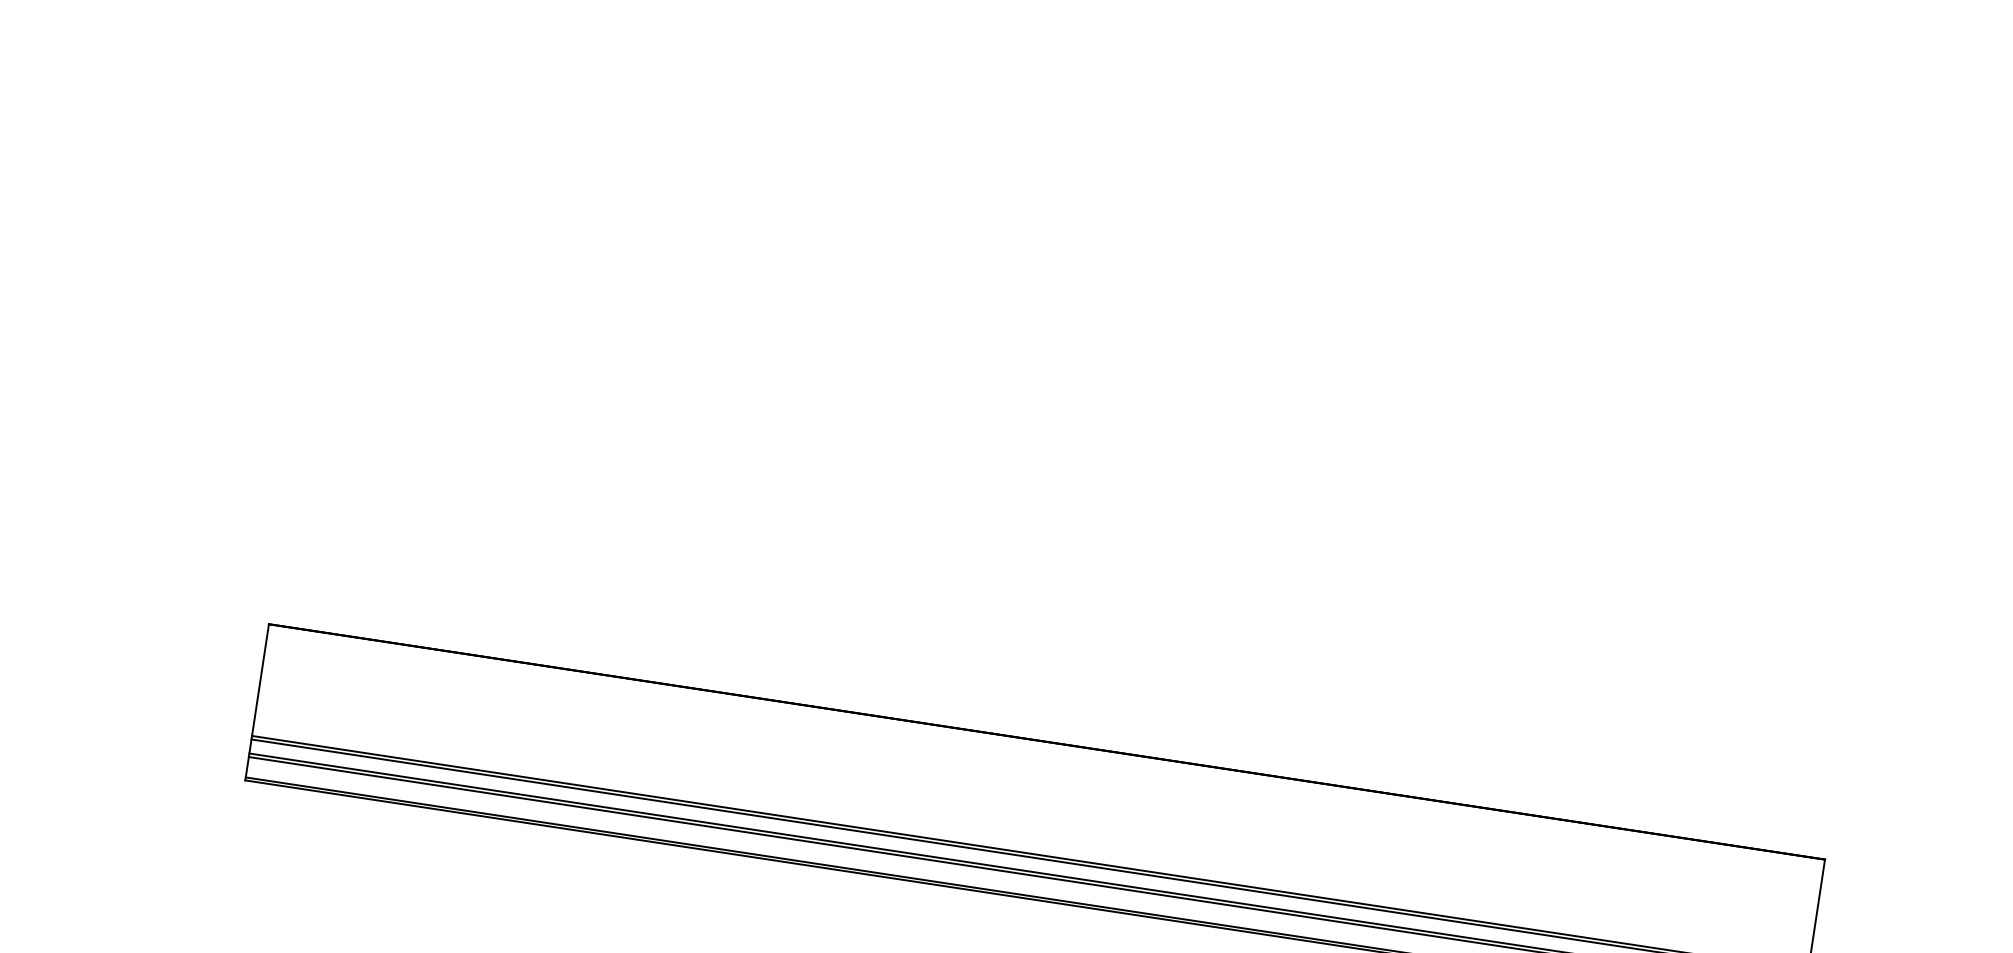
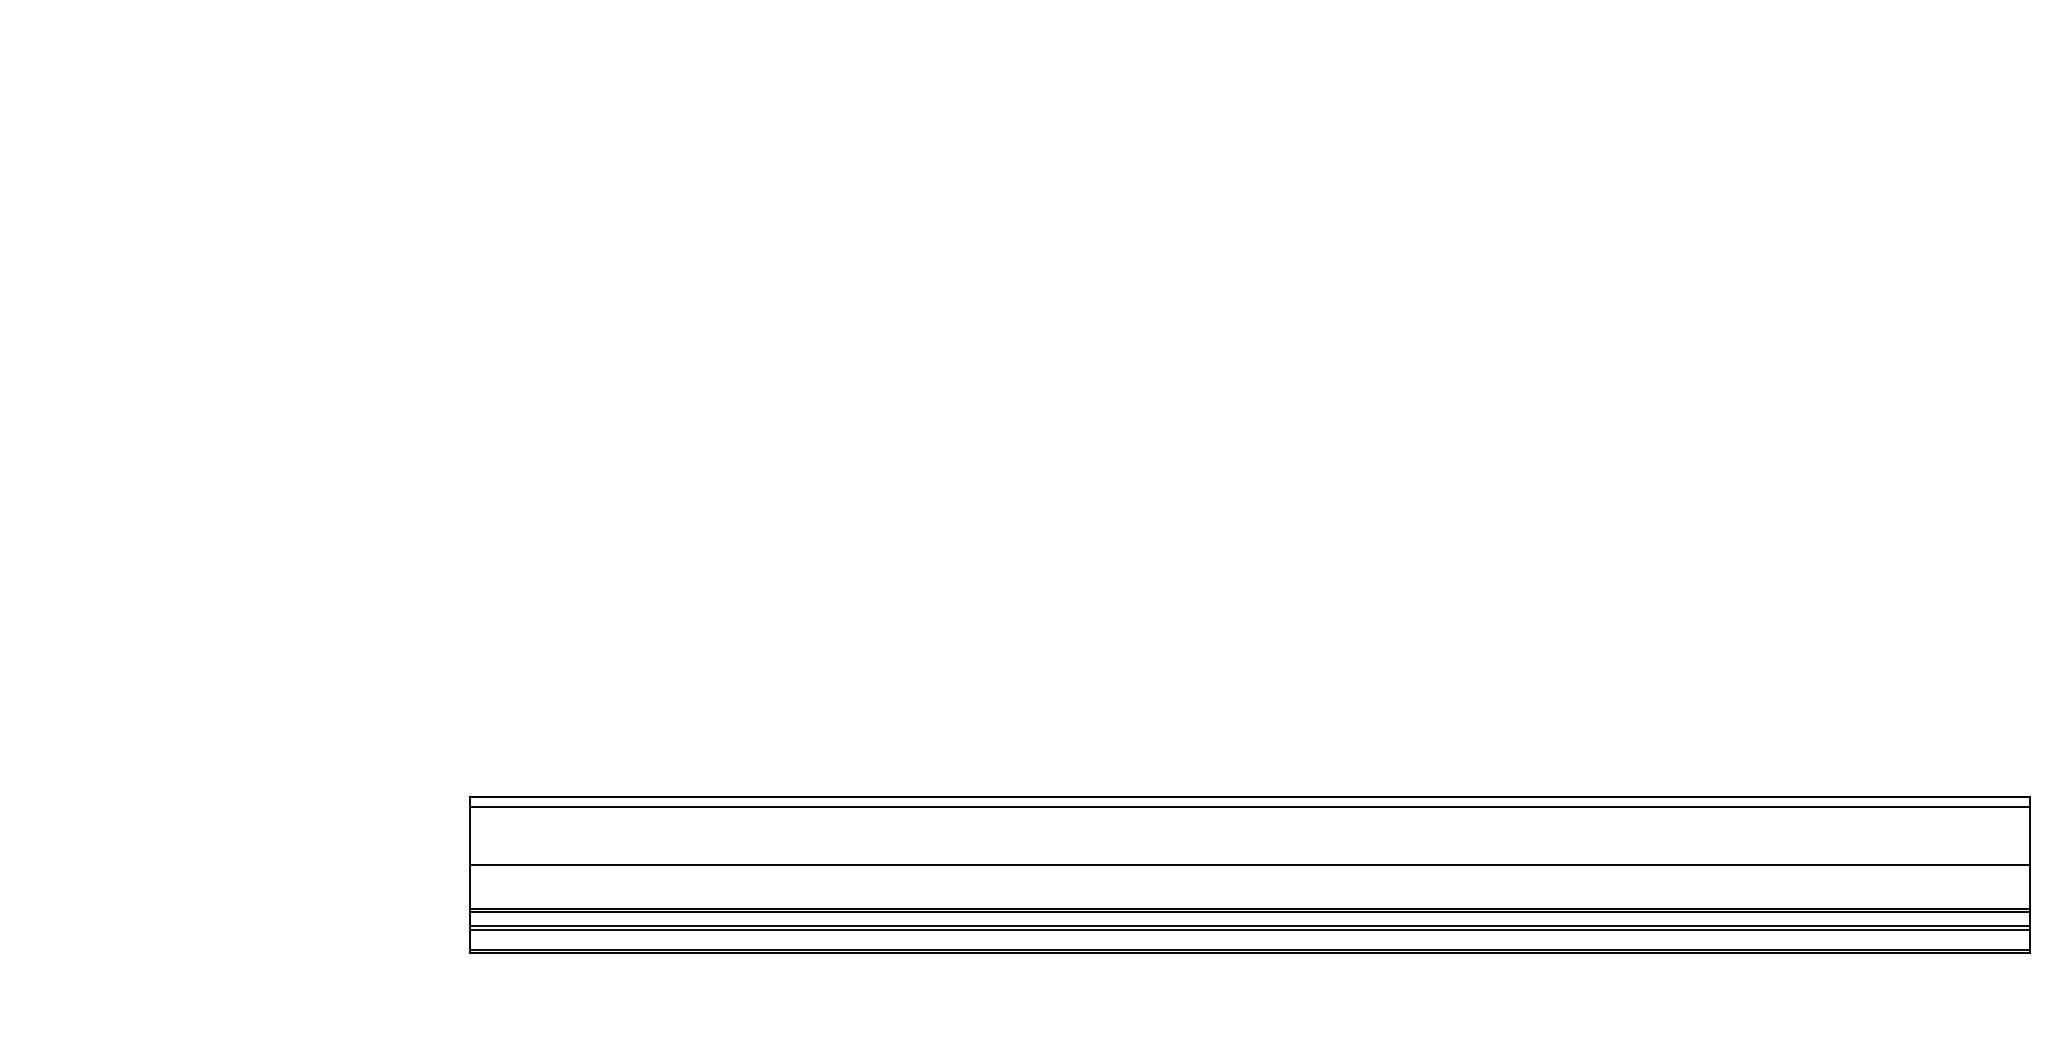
line: (1045, 751) -> (1250, 806), added
line: (1037, 809) -> (1250, 864), added

